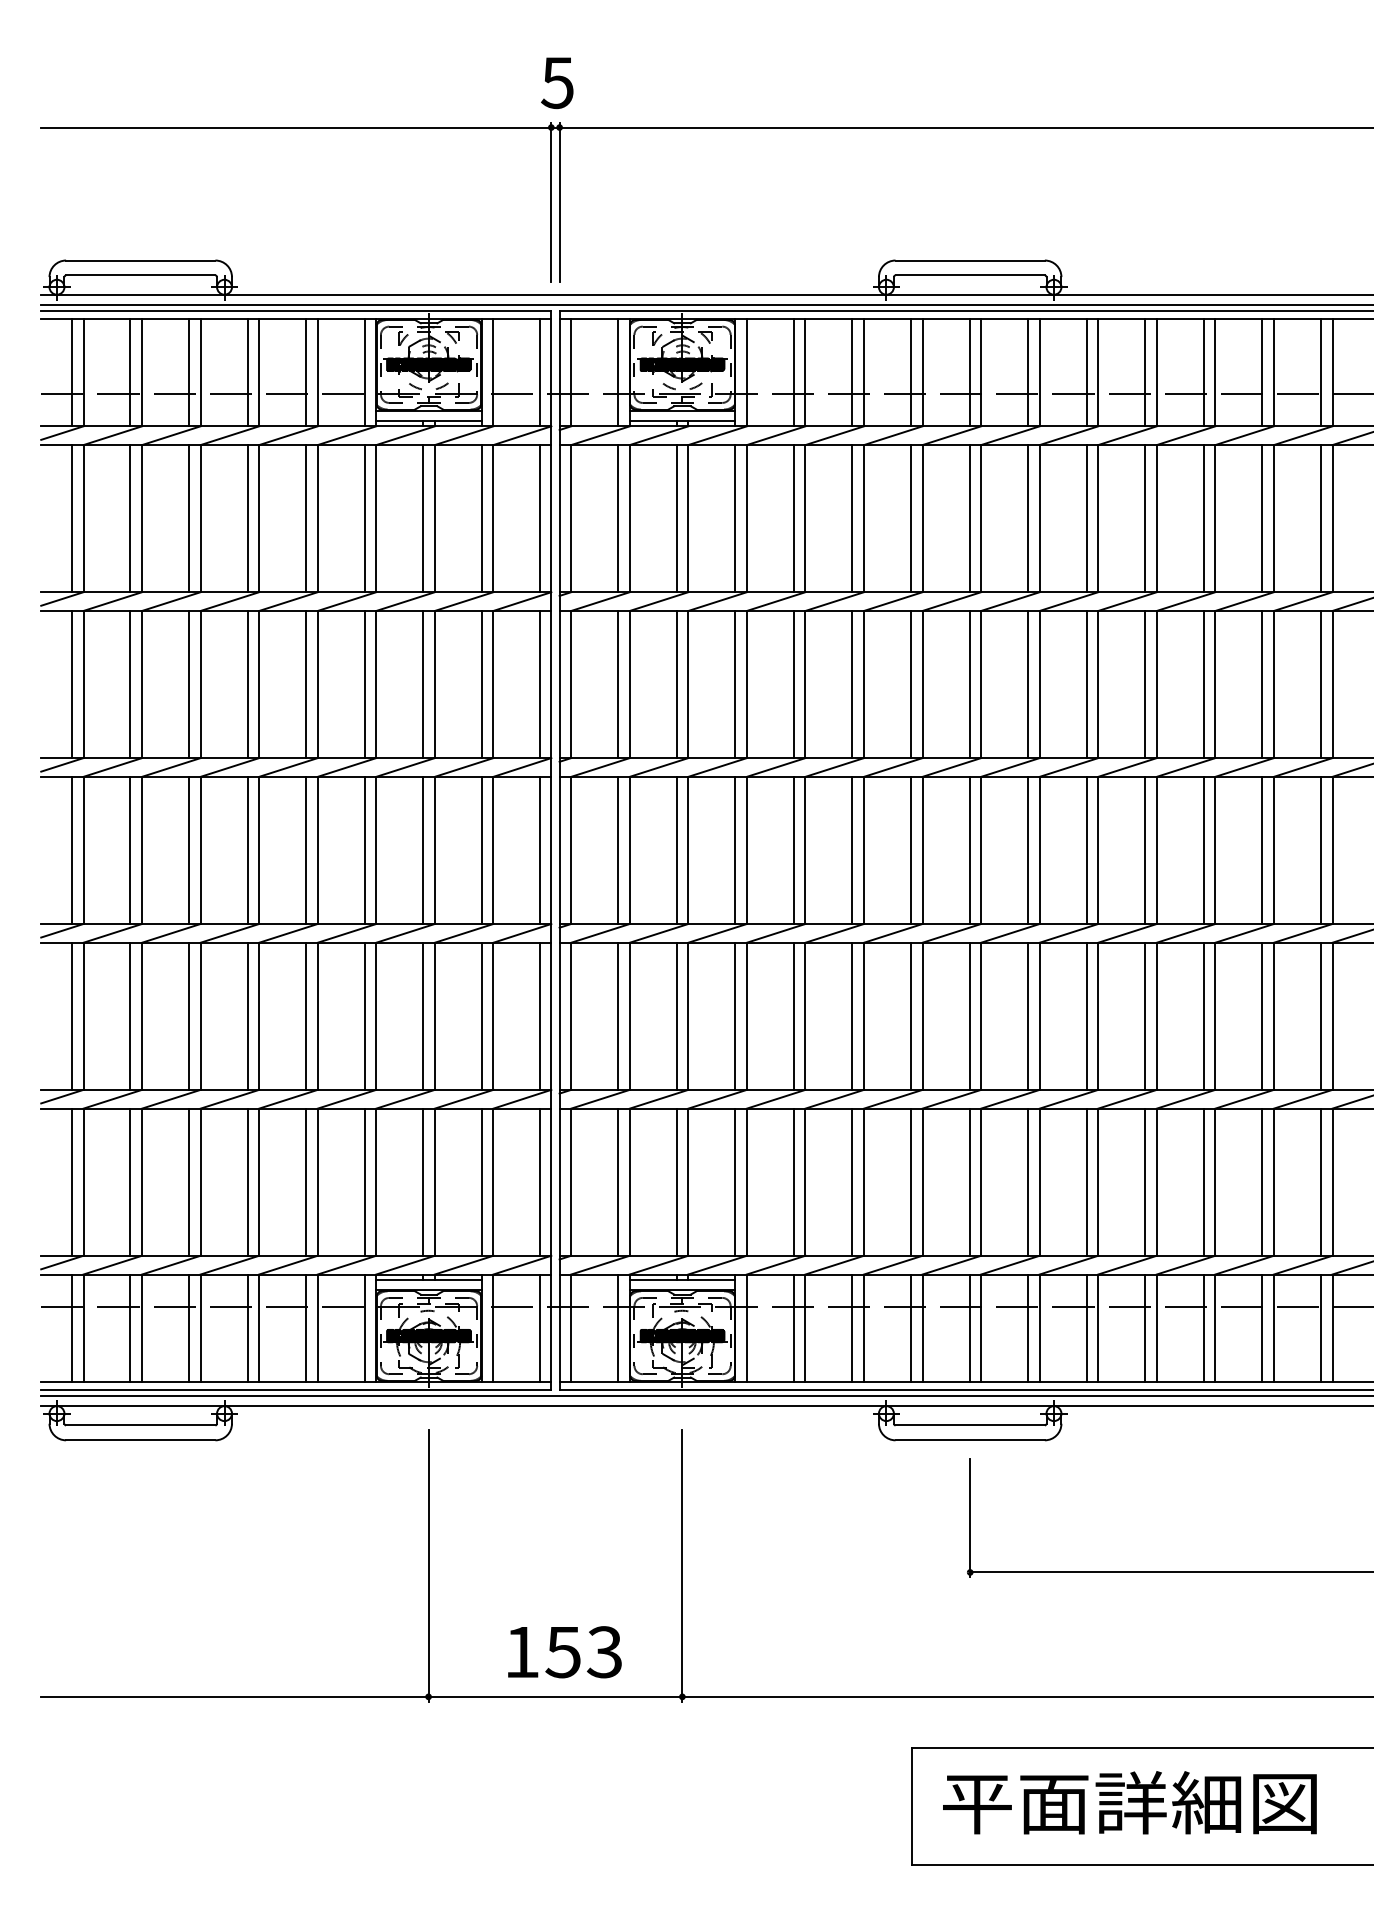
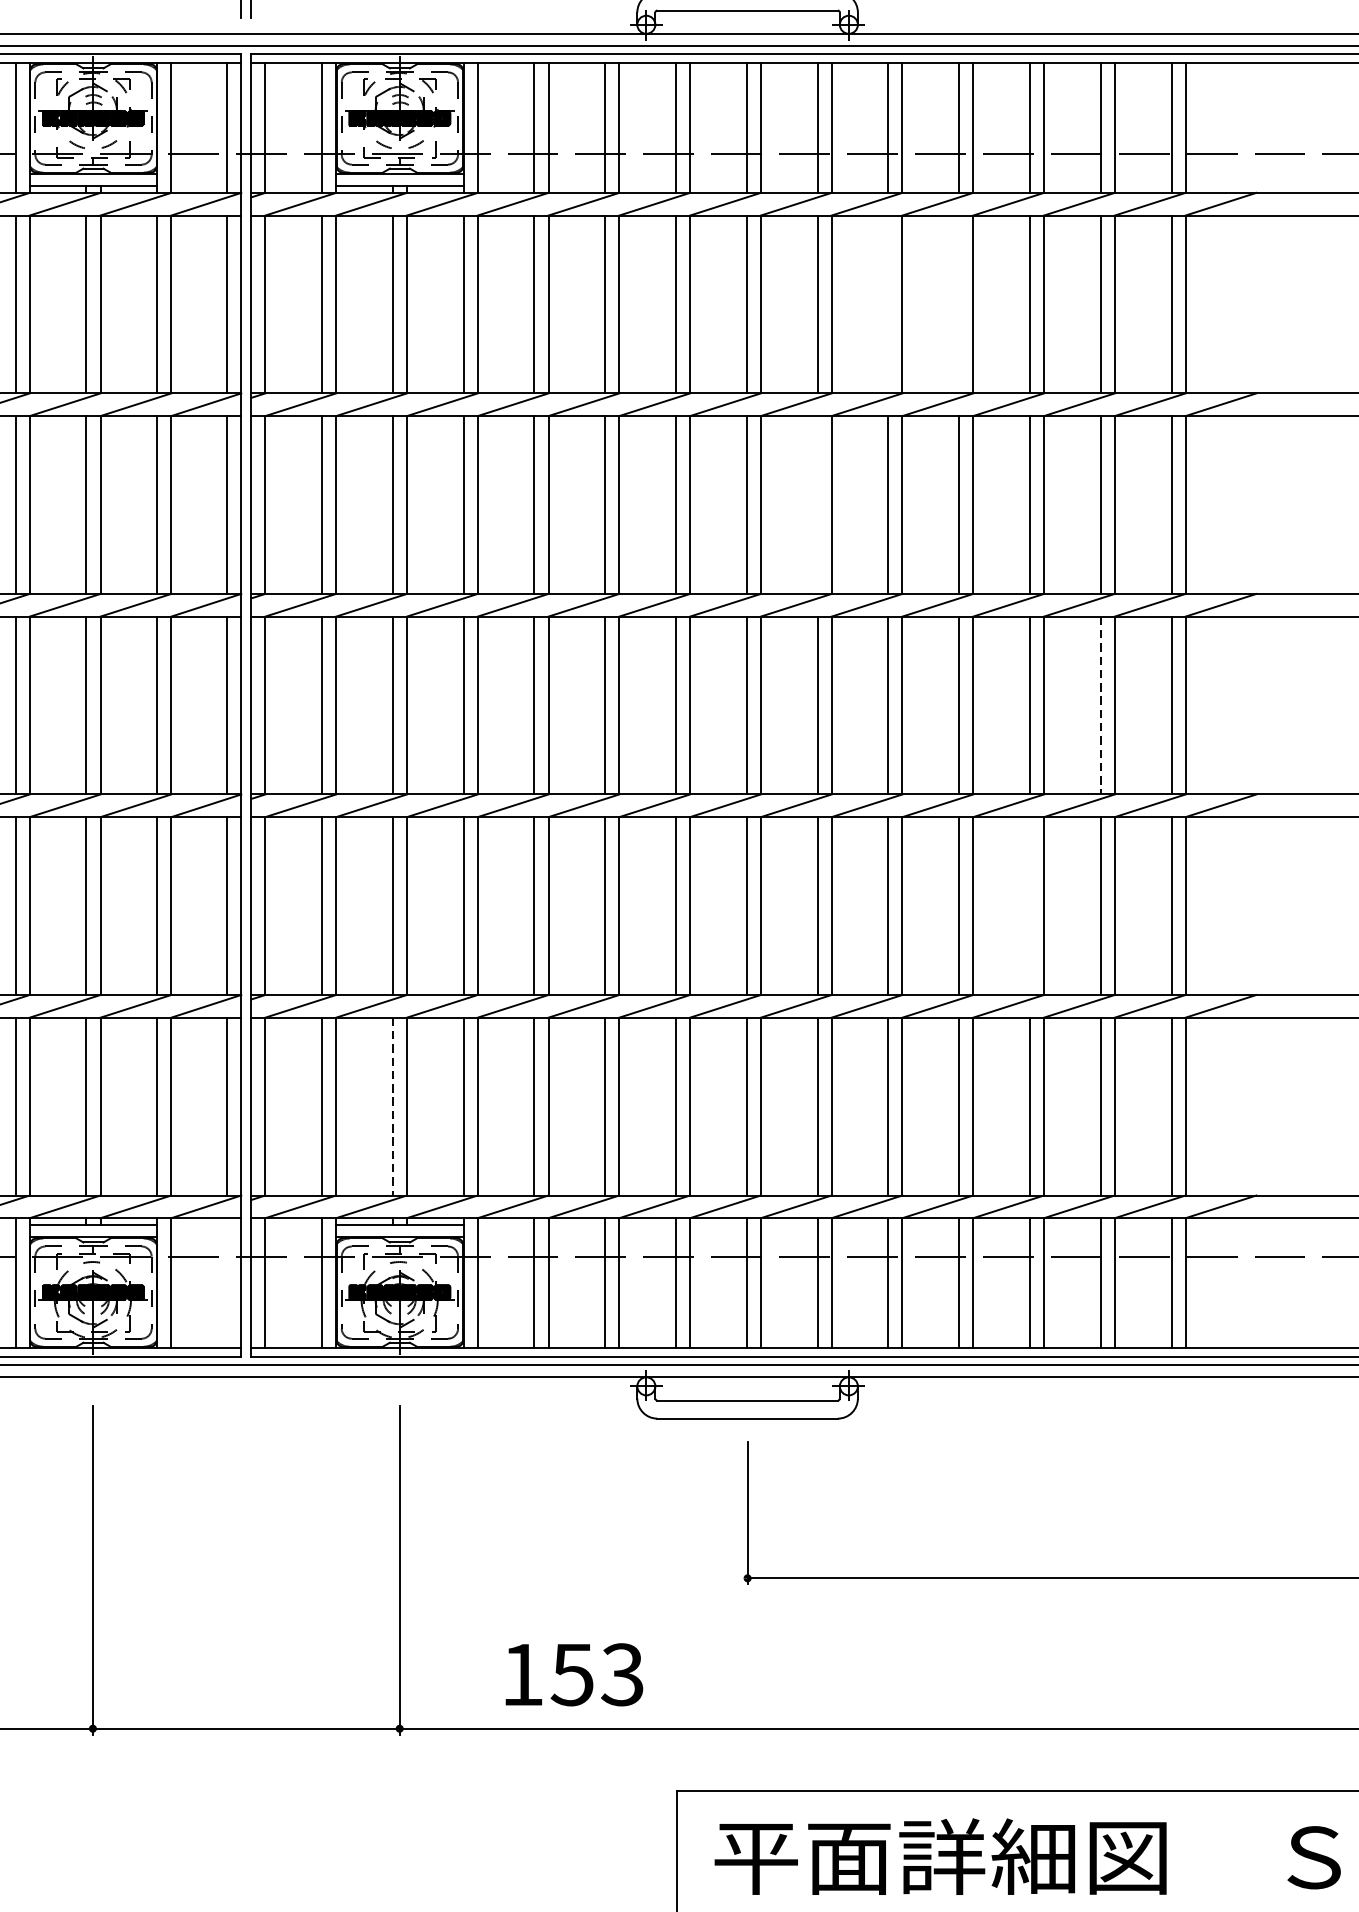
line: (1086, 518) -> (888, 304), removed
line: (1145, 518) -> (959, 304), removed
line: (1028, 684) -> (818, 504), removed
line: (1262, 850) -> (1100, 705), solid -> dashed
line: (1203, 1015) -> (1029, 905), removed
line: (676, 1182) -> (392, 1106), solid -> dashed
line: (539, 1328) -> (226, 1283), removed
text: (564, 1652) -> (573, 1675), moved

